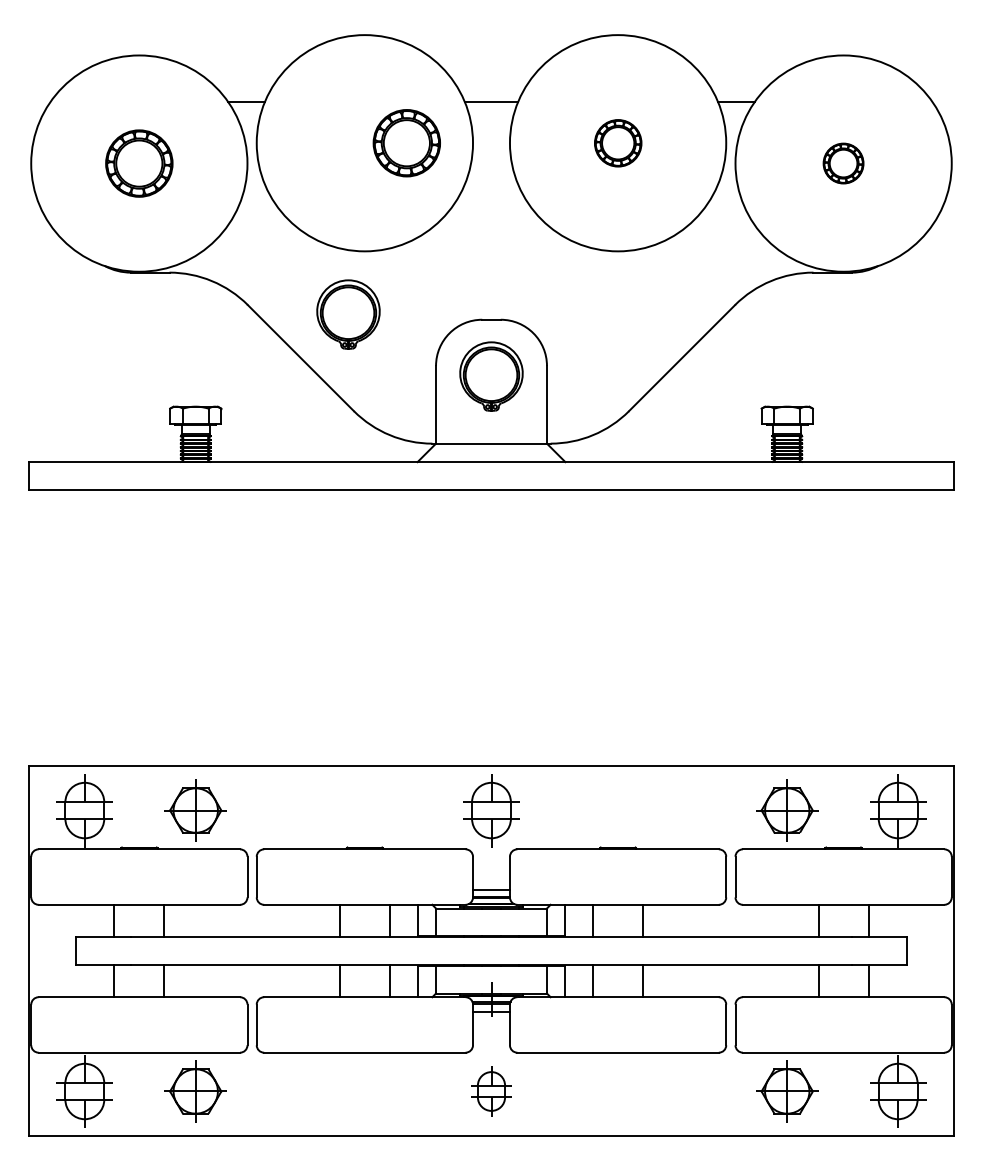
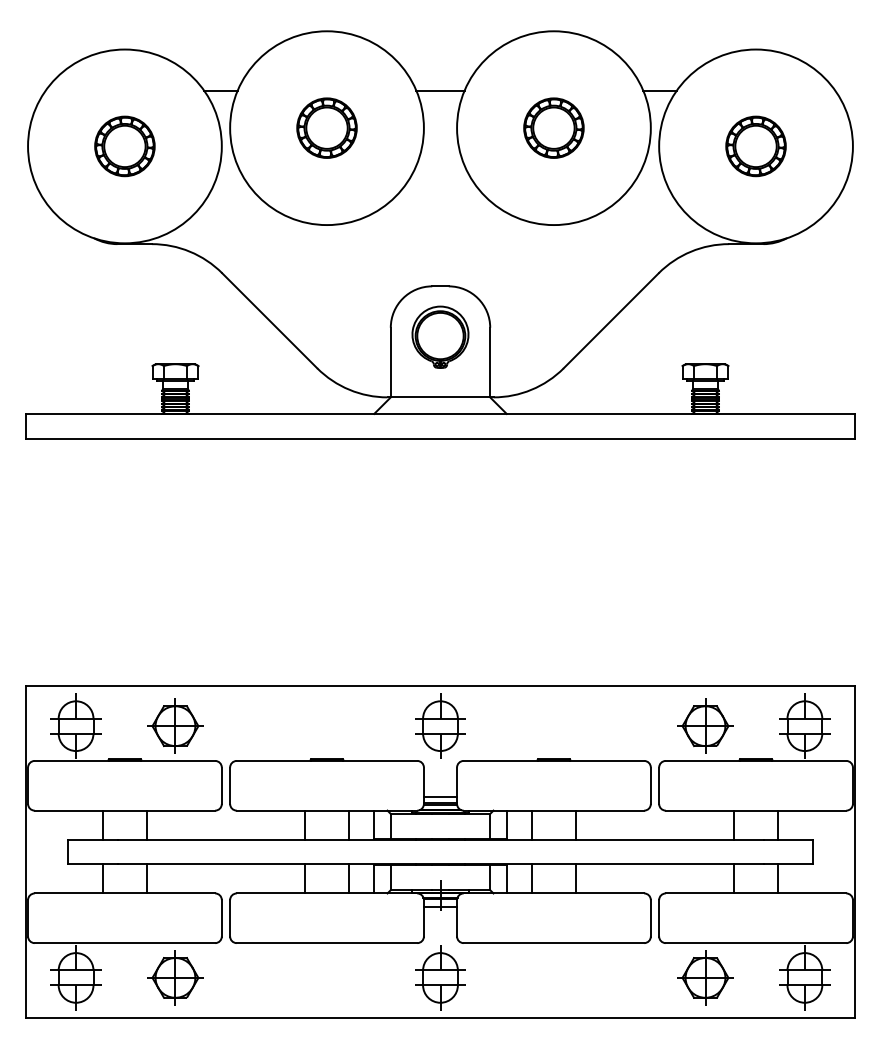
part: (406, 143) -> (326, 128), moved
part: (618, 143) -> (554, 128), size x1.43
part: (843, 163) -> (755, 146), size x1.67
part: (348, 314) -> (312, 281), removed
part: (491, 1091) -> (440, 977), size x1.43

